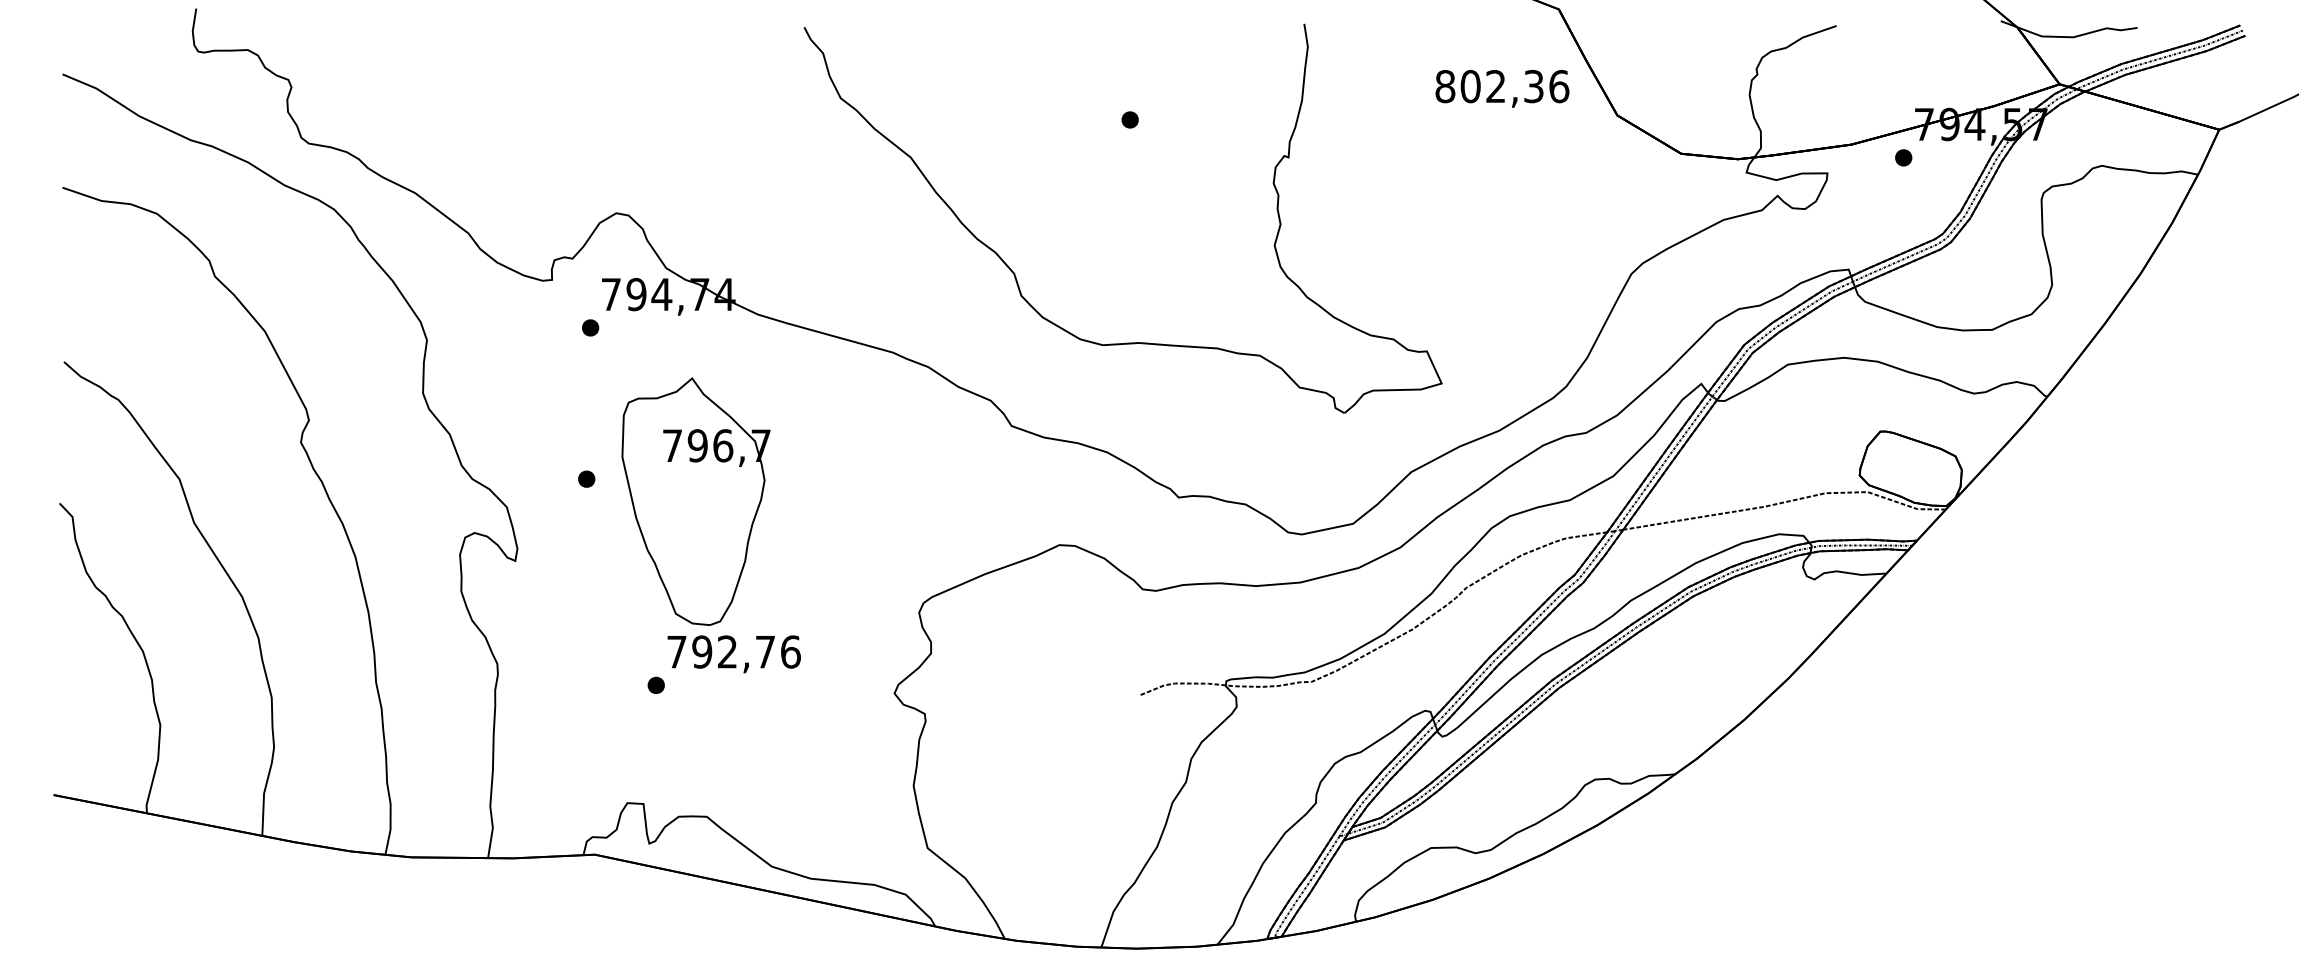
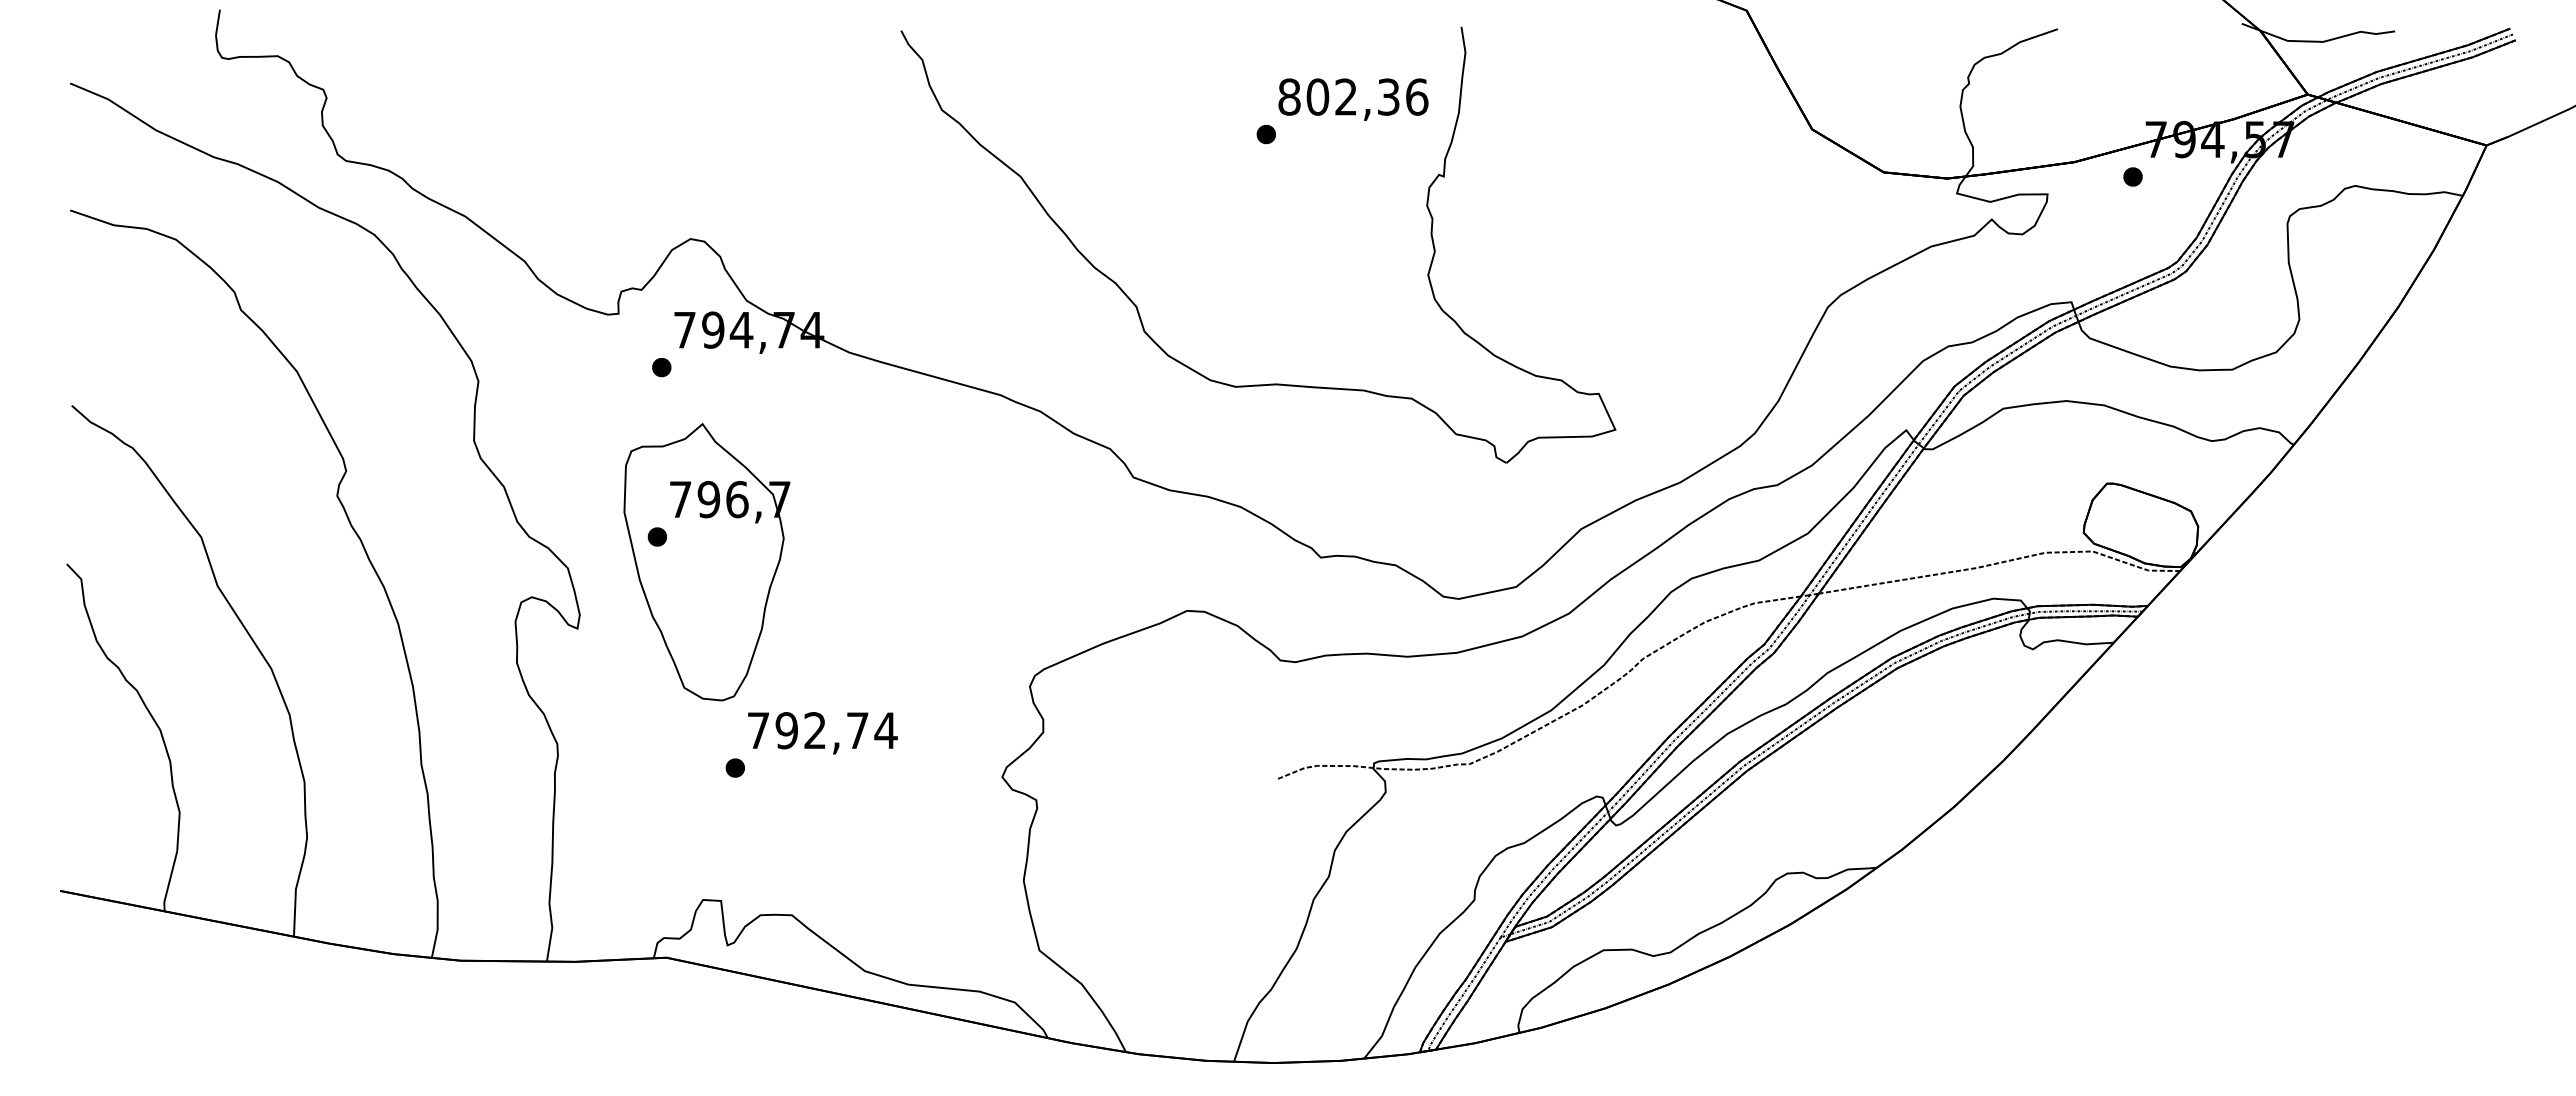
text: (1502, 88) -> (1353, 99), moved
part: (695, 501) -> (706, 562), moved
text: (790, 651) -> (885, 730), 792,76 -> 792,74

